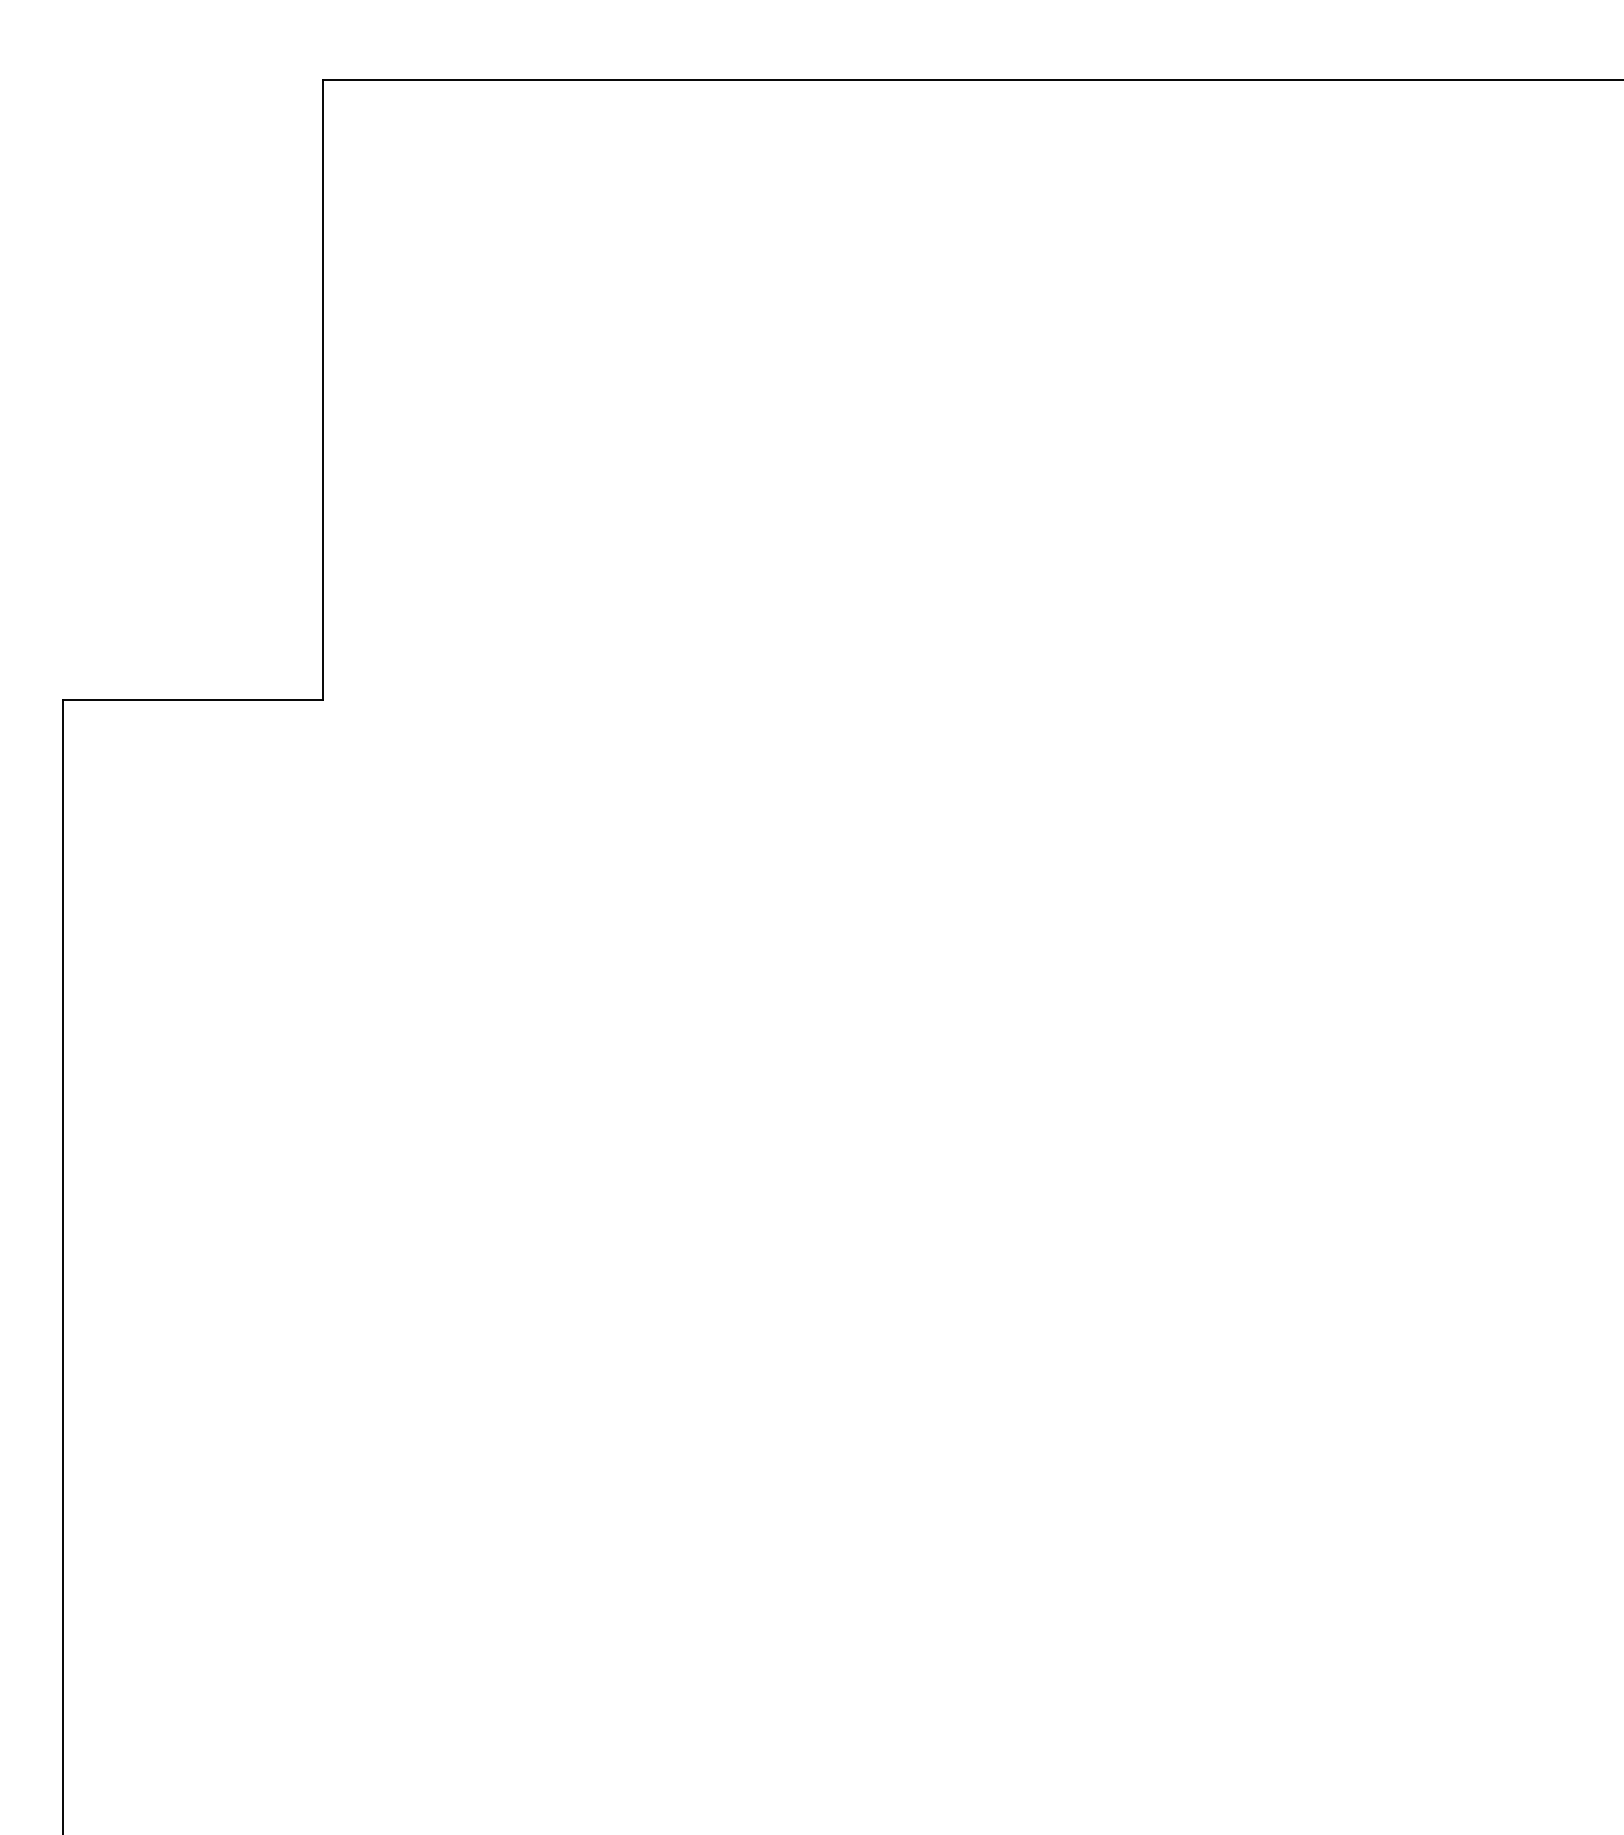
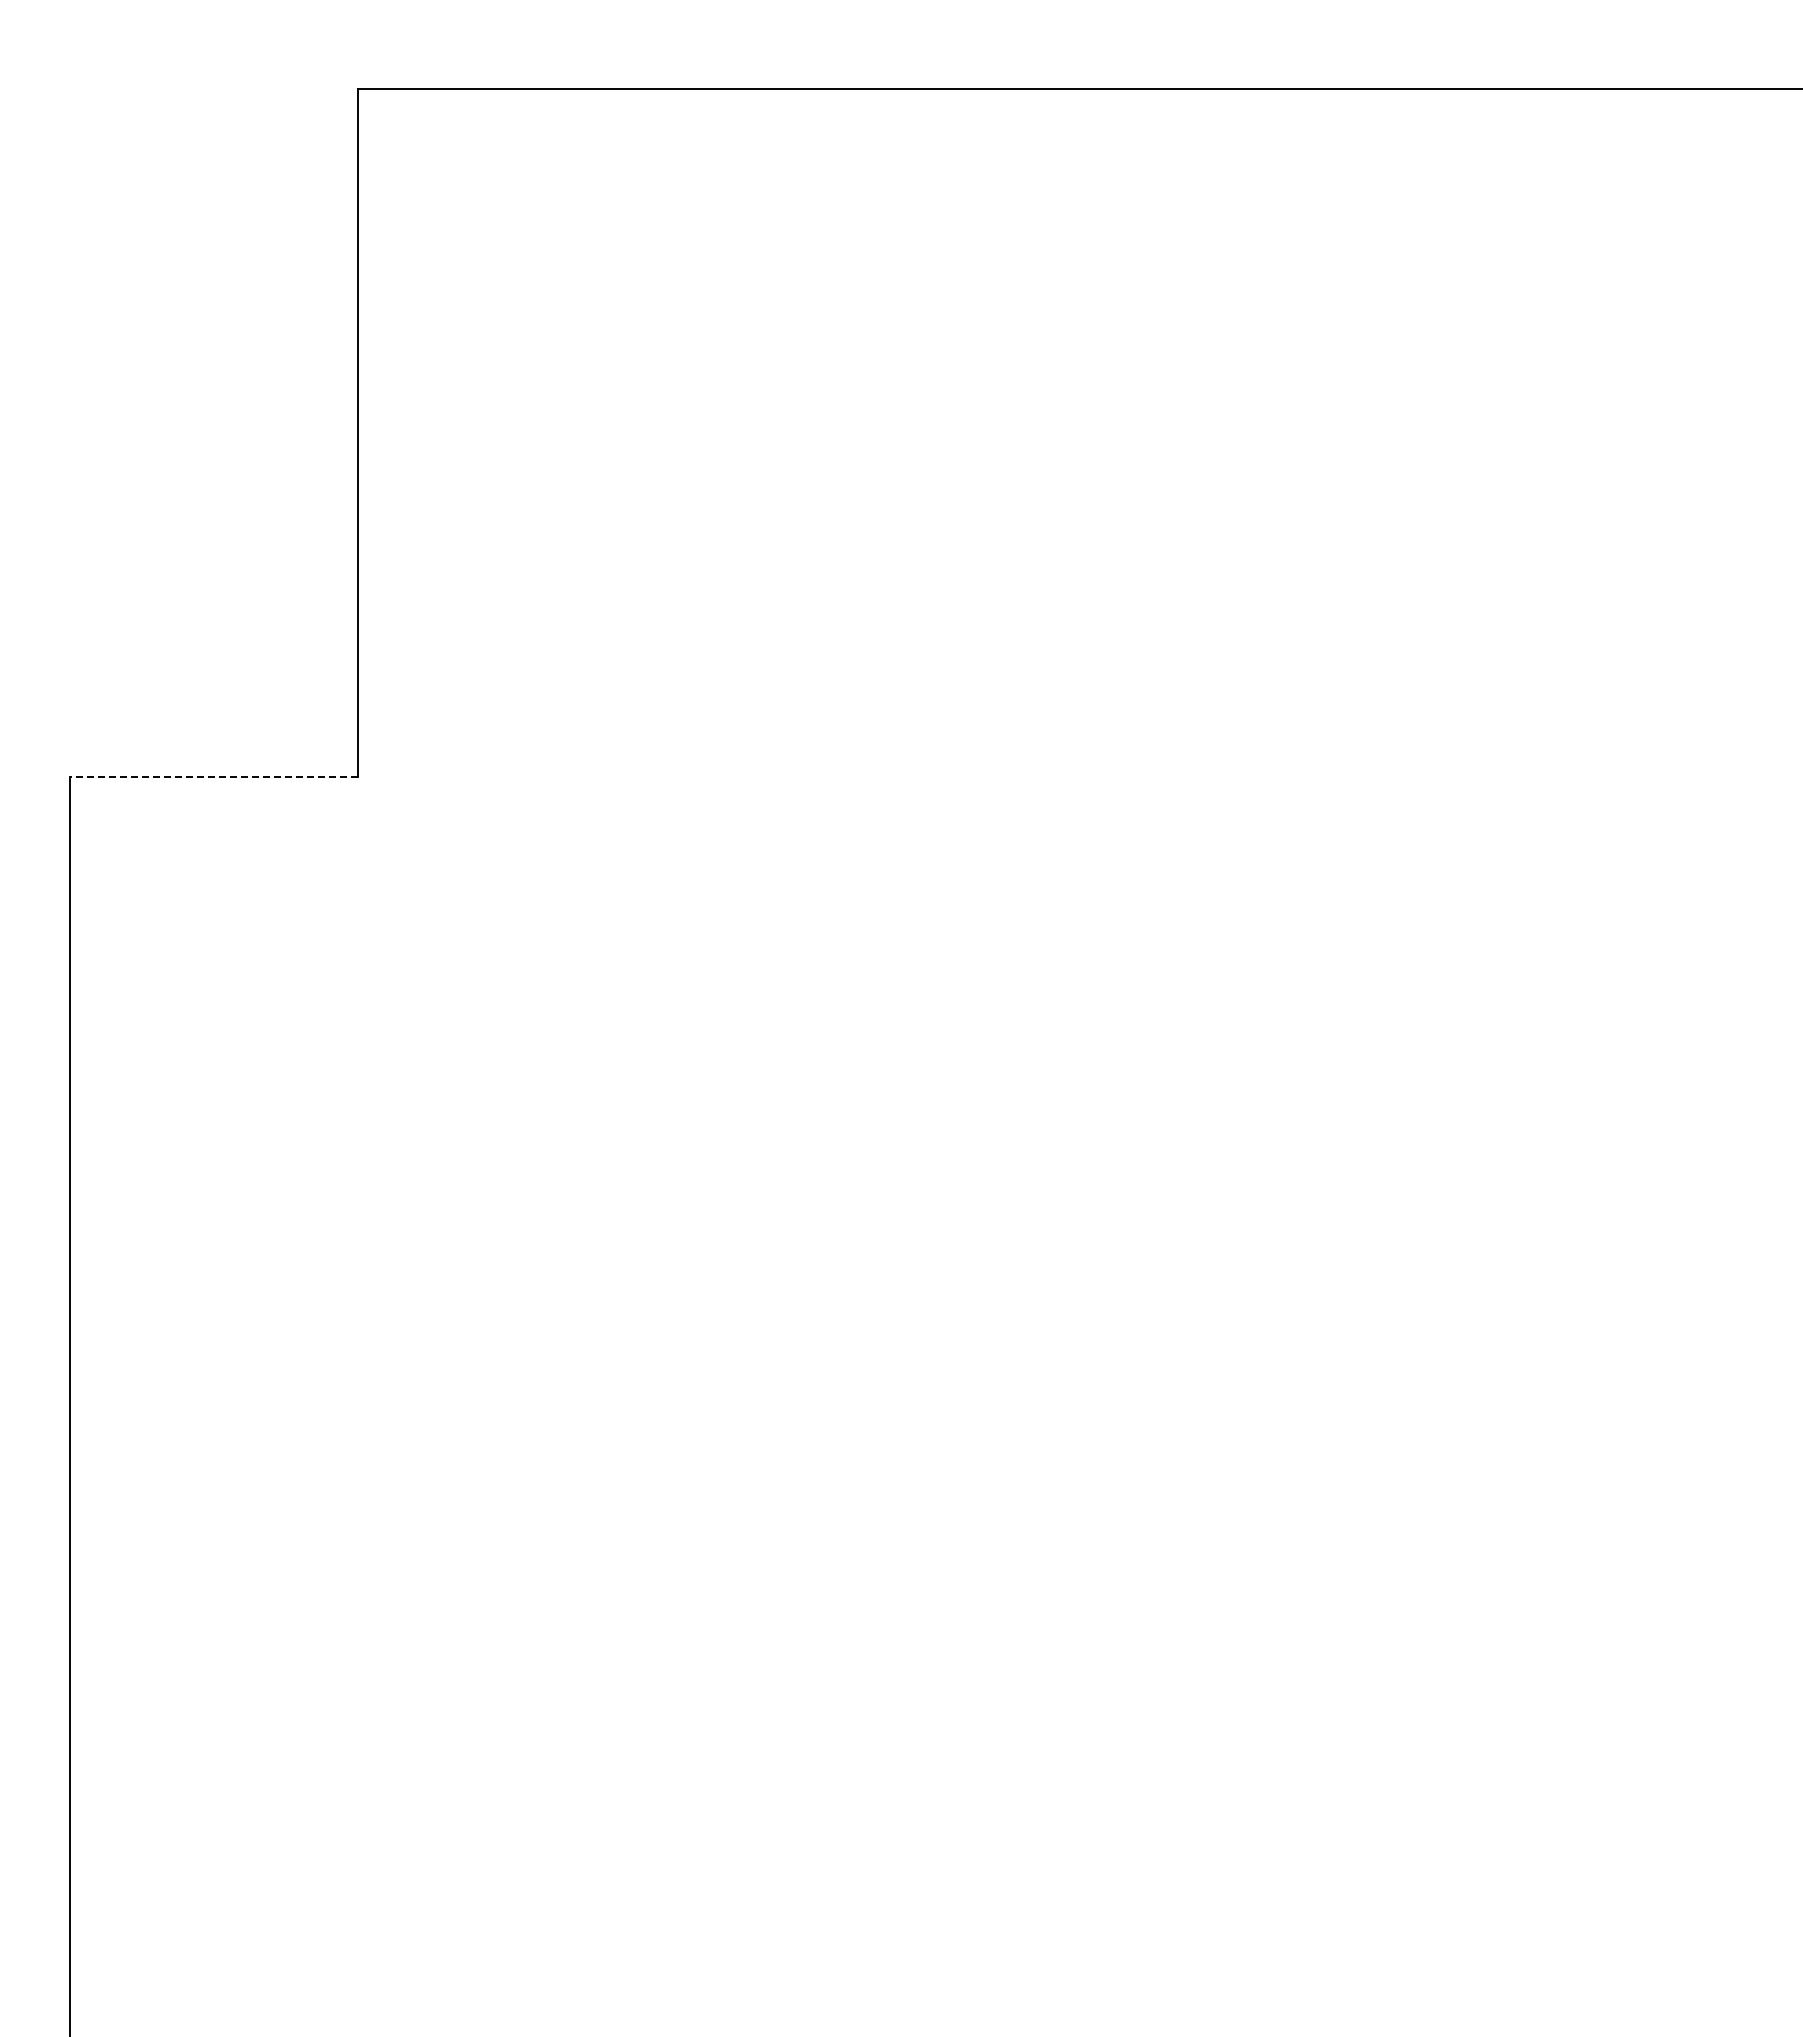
line: (192, 700) -> (213, 777), solid -> dashed

